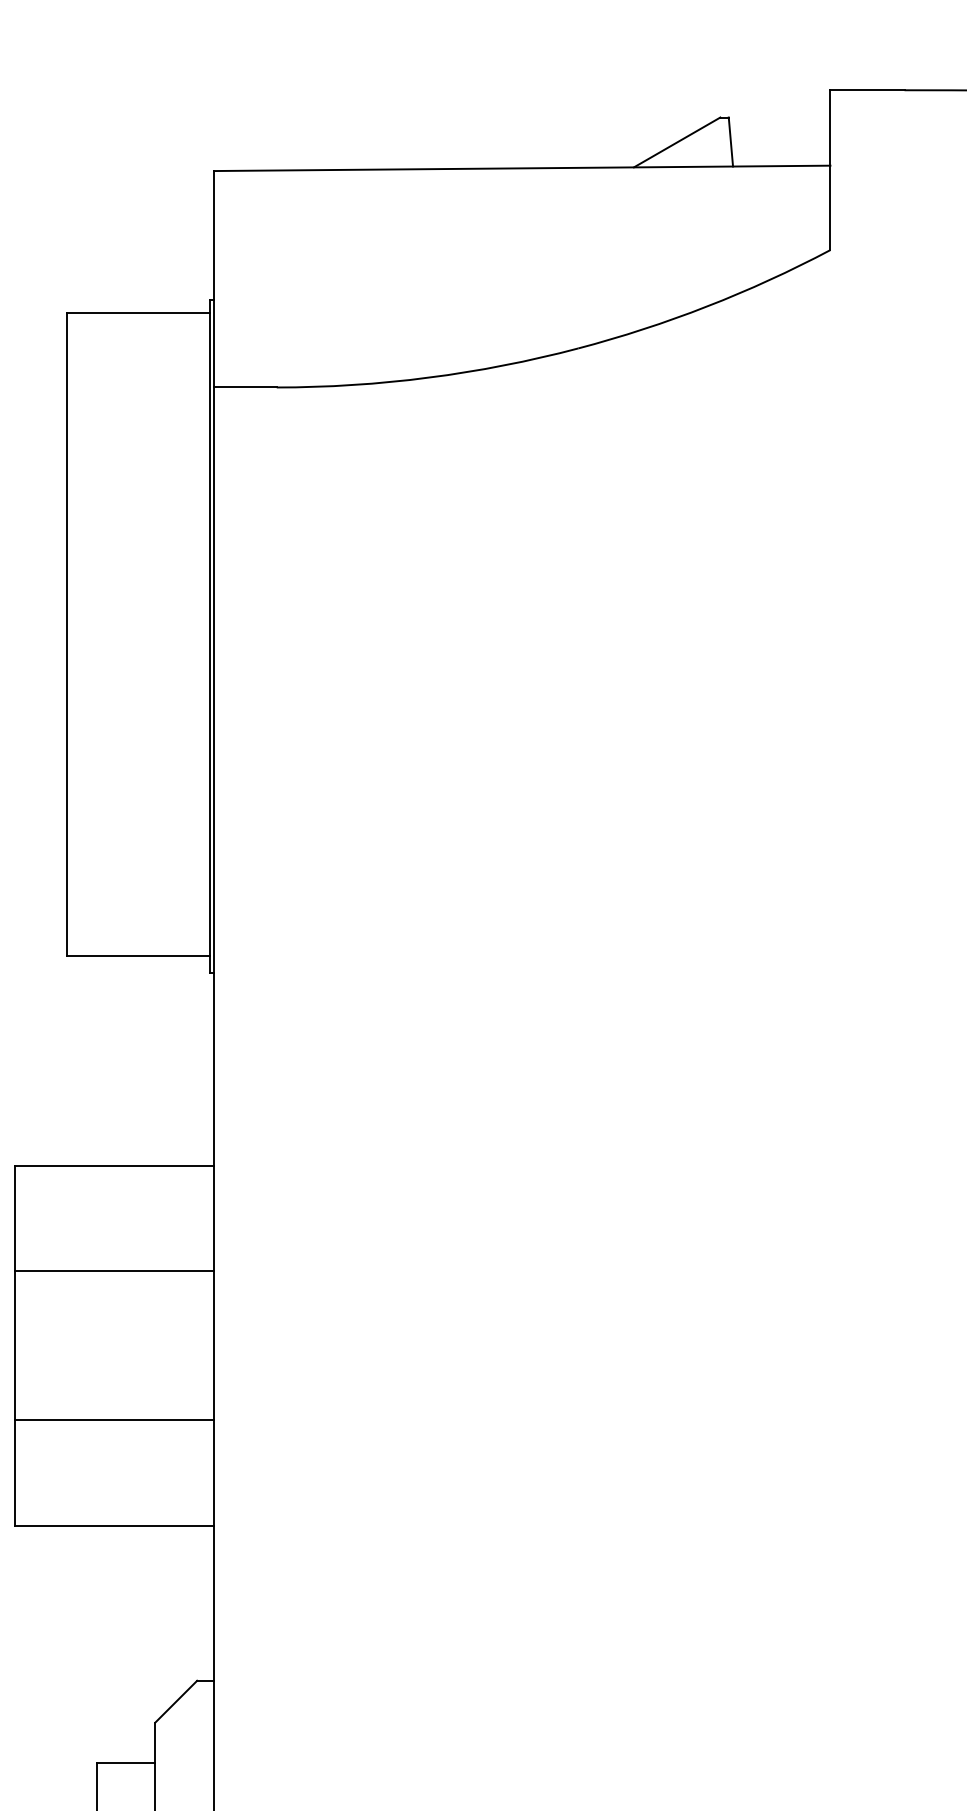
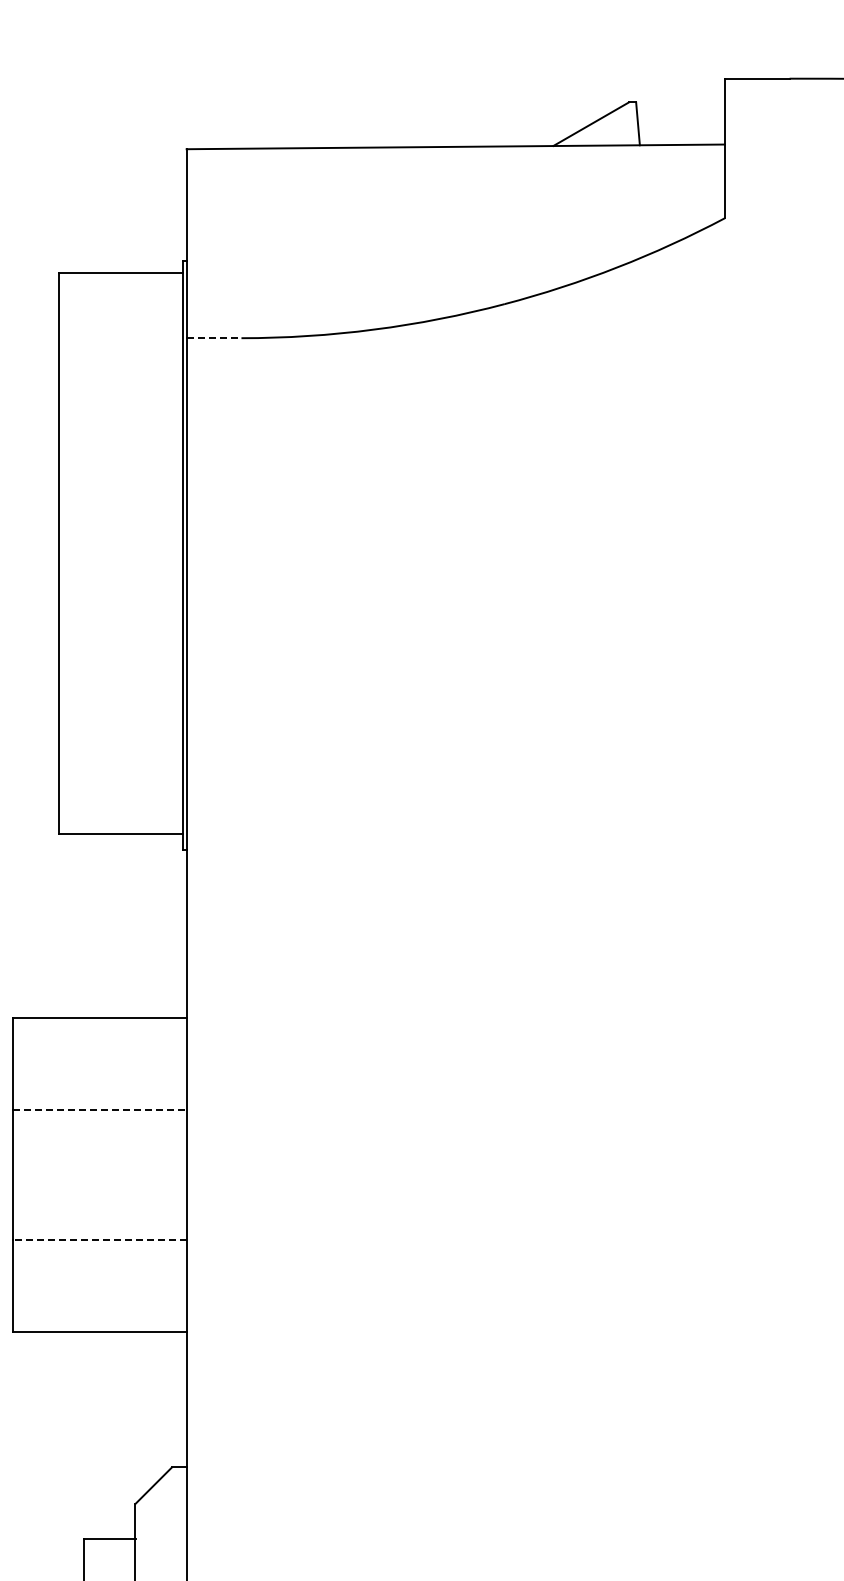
line: (245, 387) -> (214, 338), solid -> dashed
line: (114, 1270) -> (99, 1109), solid -> dashed
line: (114, 1420) -> (99, 1240), solid -> dashed

